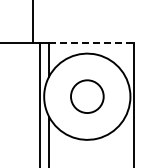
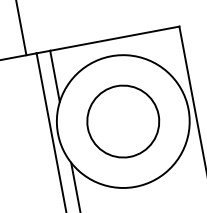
line: (91, 42) -> (114, 38), dashed -> solid
circle: (87, 96) -> (123, 121), size x1.43

